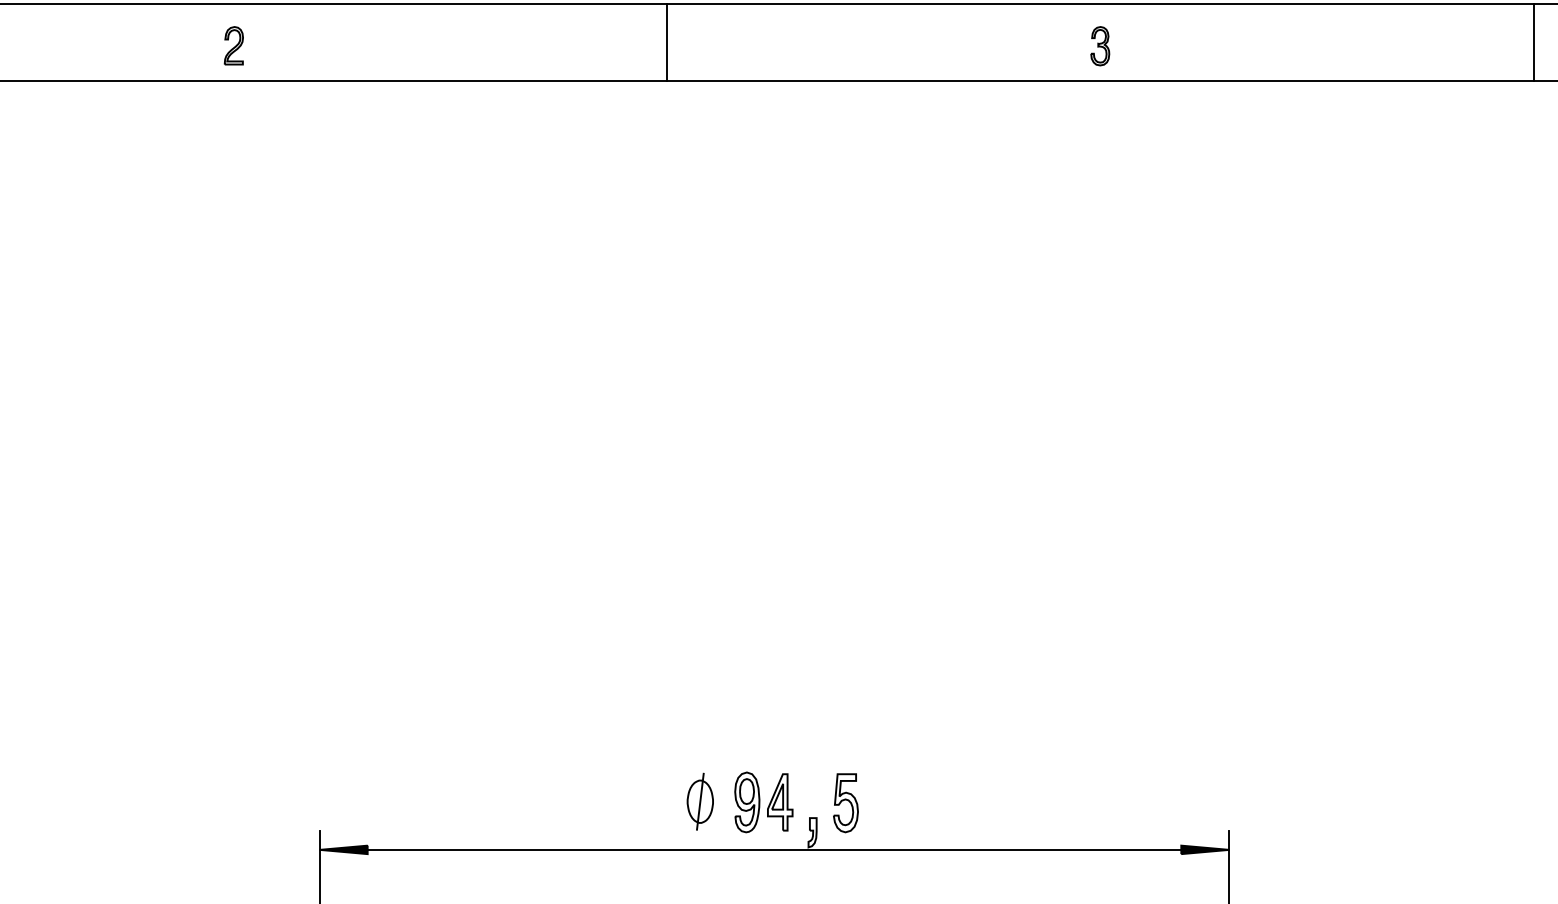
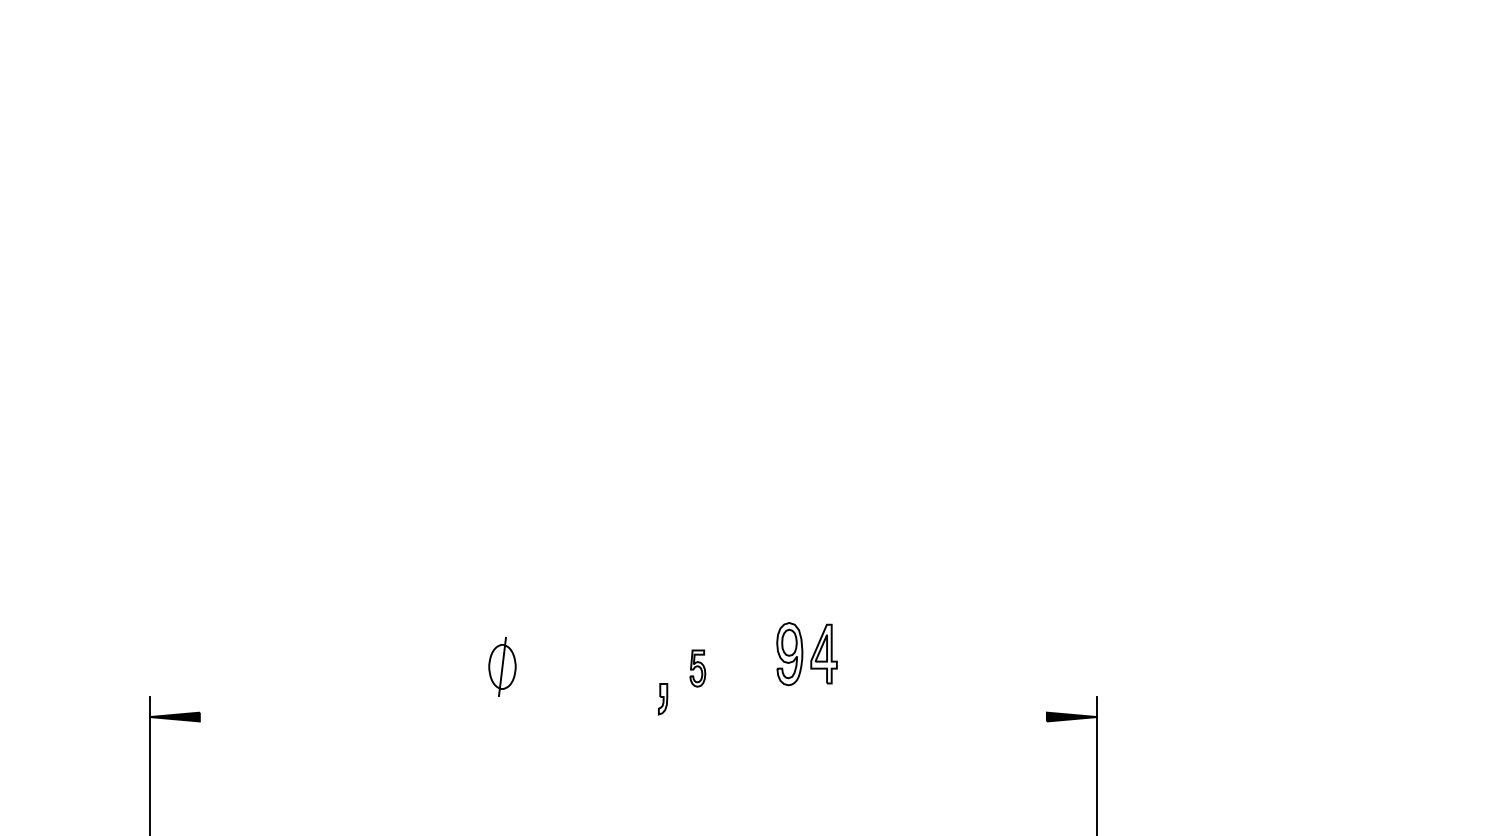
part: (699, 801) -> (501, 666), moved
part: (763, 802) -> (806, 654), moved
part: (845, 803) -> (697, 668), size x0.6
line: (774, 849) -> (623, 716), removed

